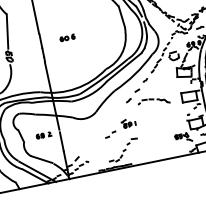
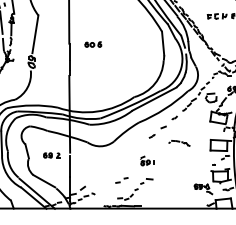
part: (67, 37) -> (93, 44), moved
part: (154, 102) -> (179, 143), size x0.6
part: (110, 134) -> (121, 180), moved

